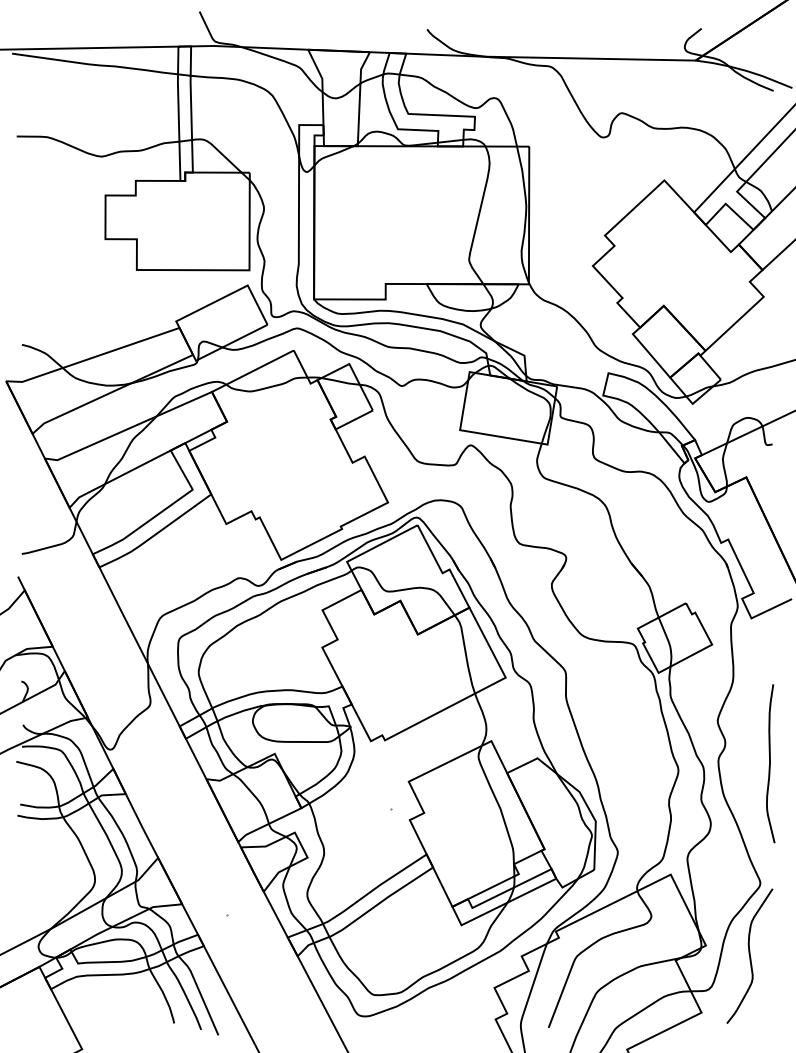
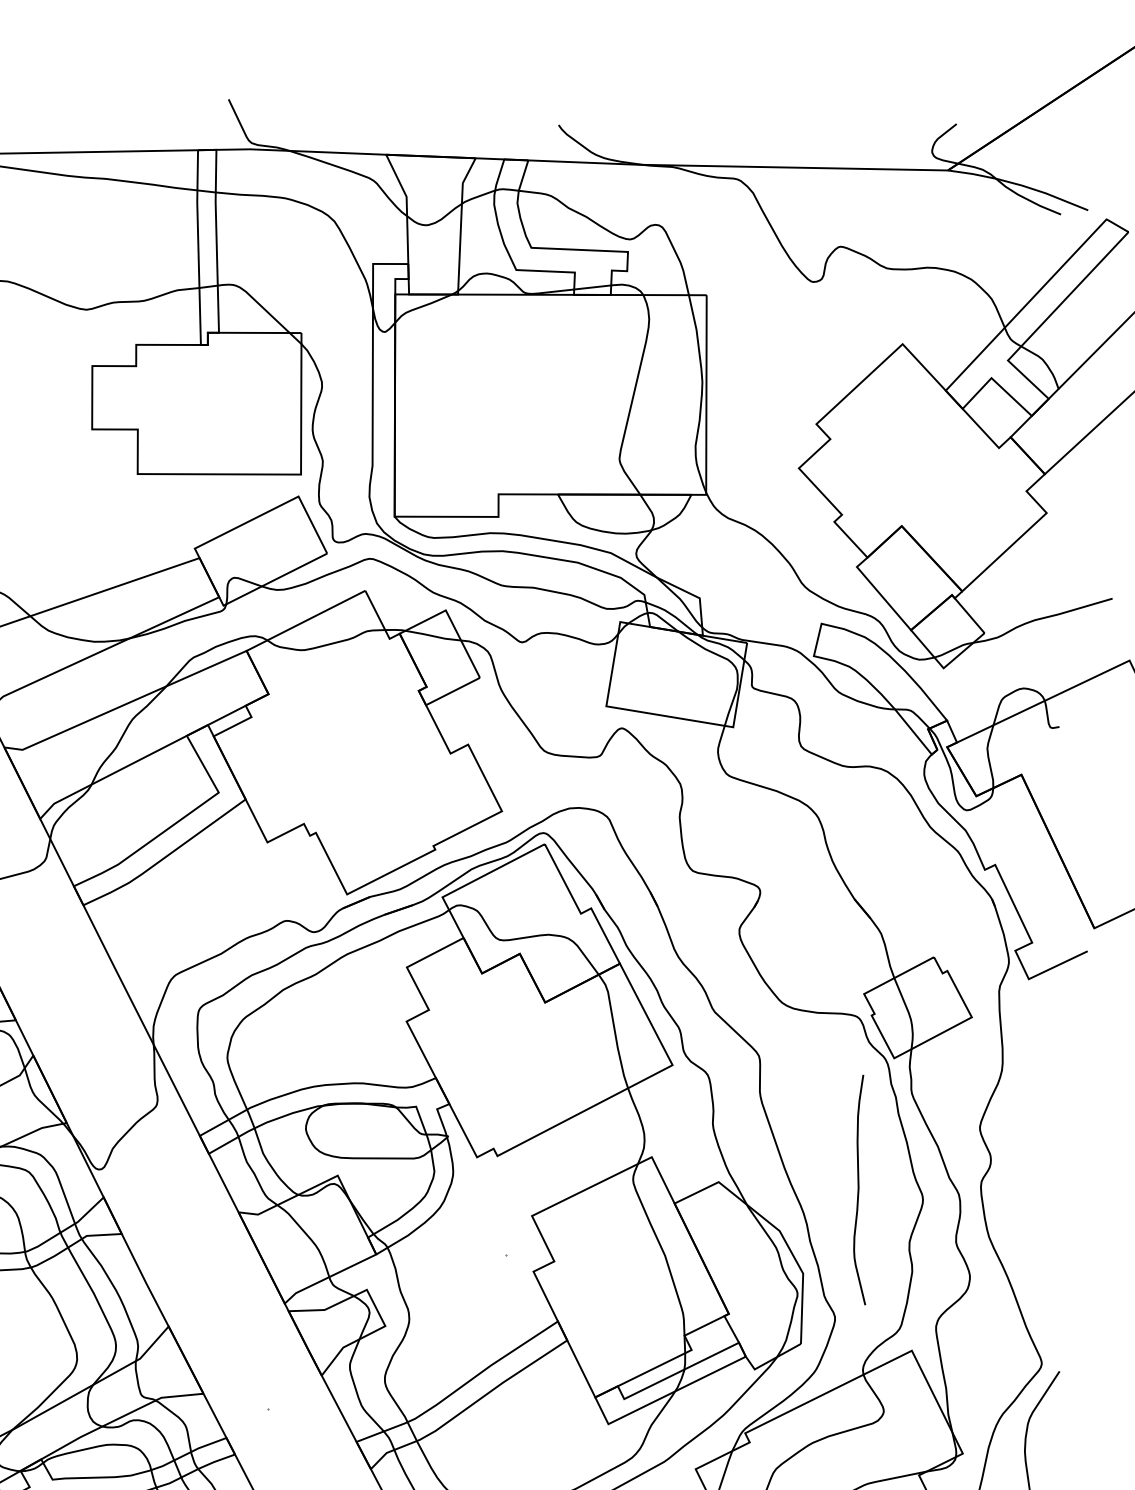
curve: (770, 763) -> (859, 1189), moved

